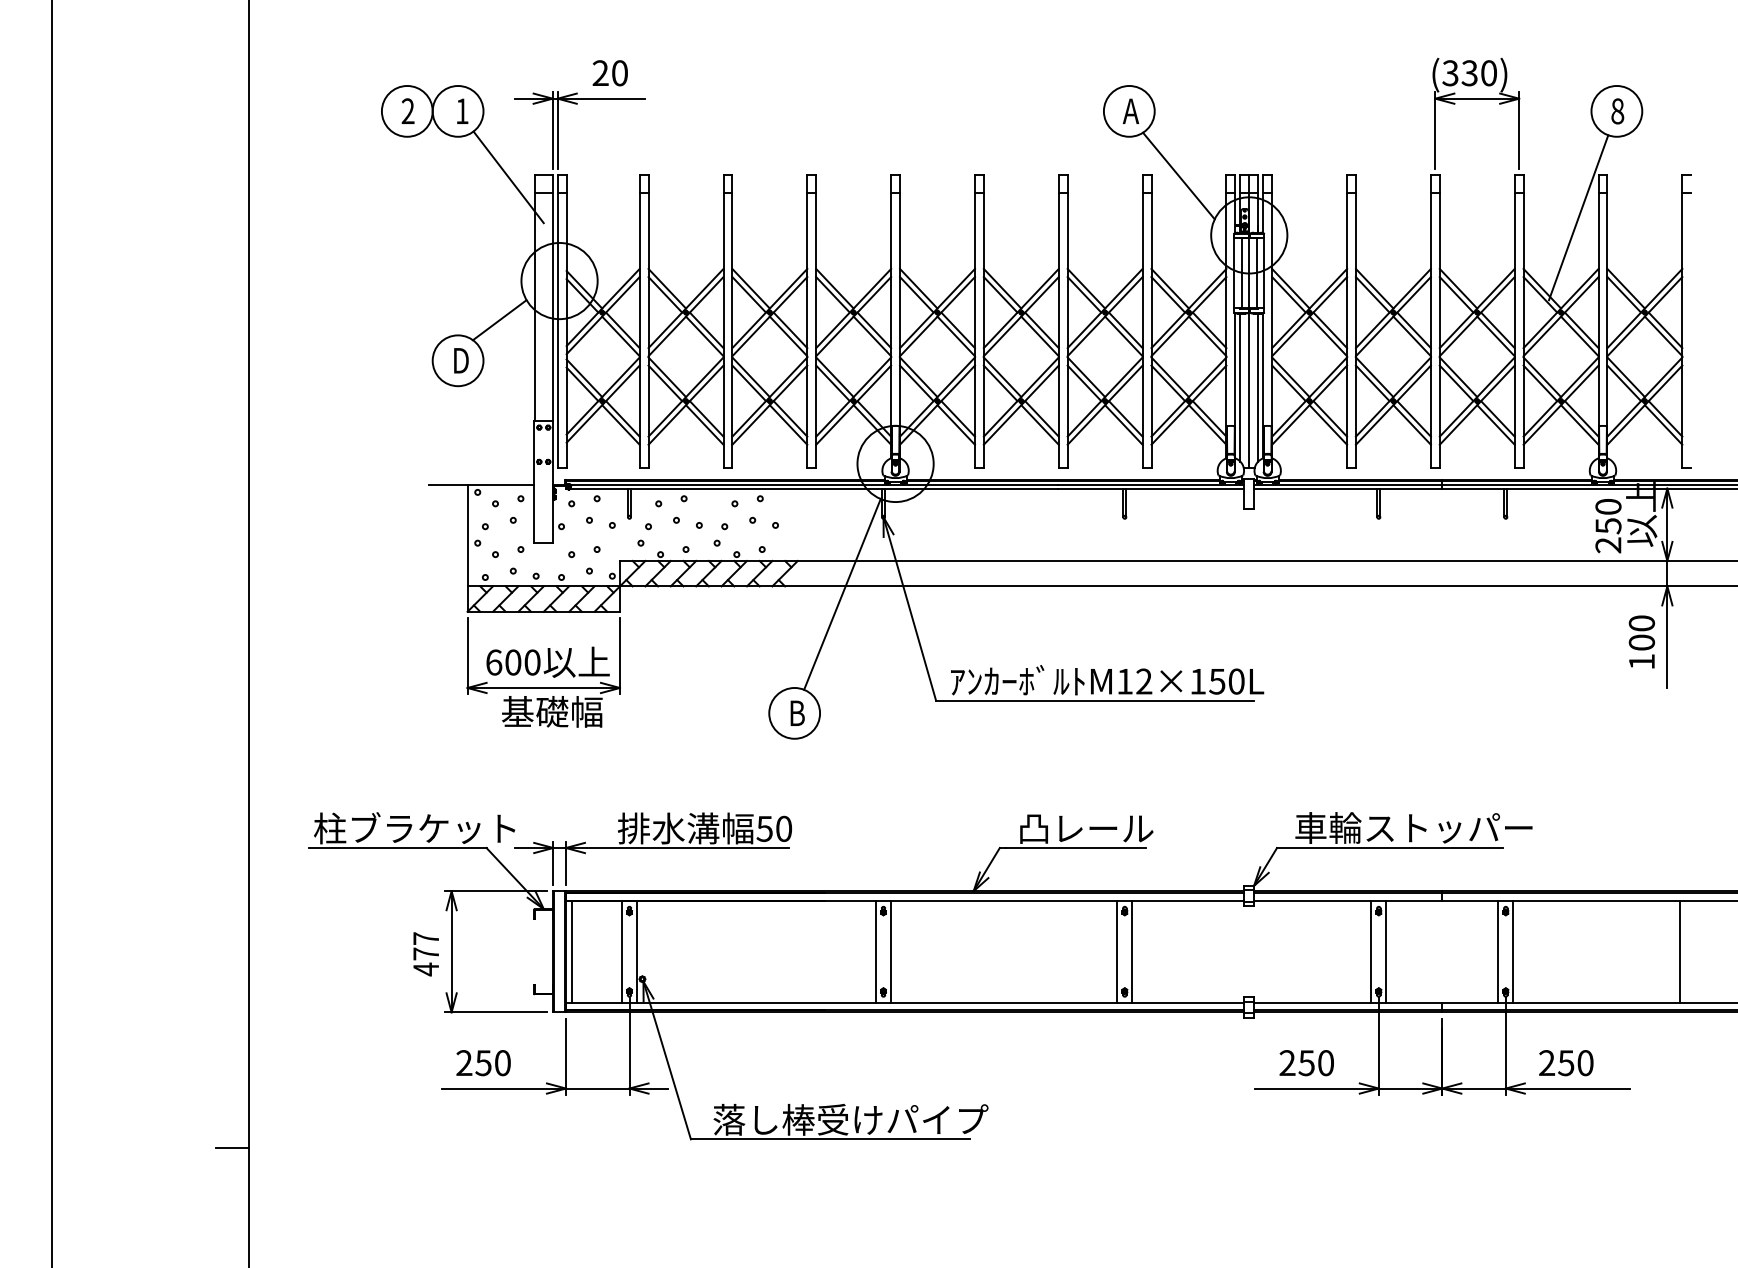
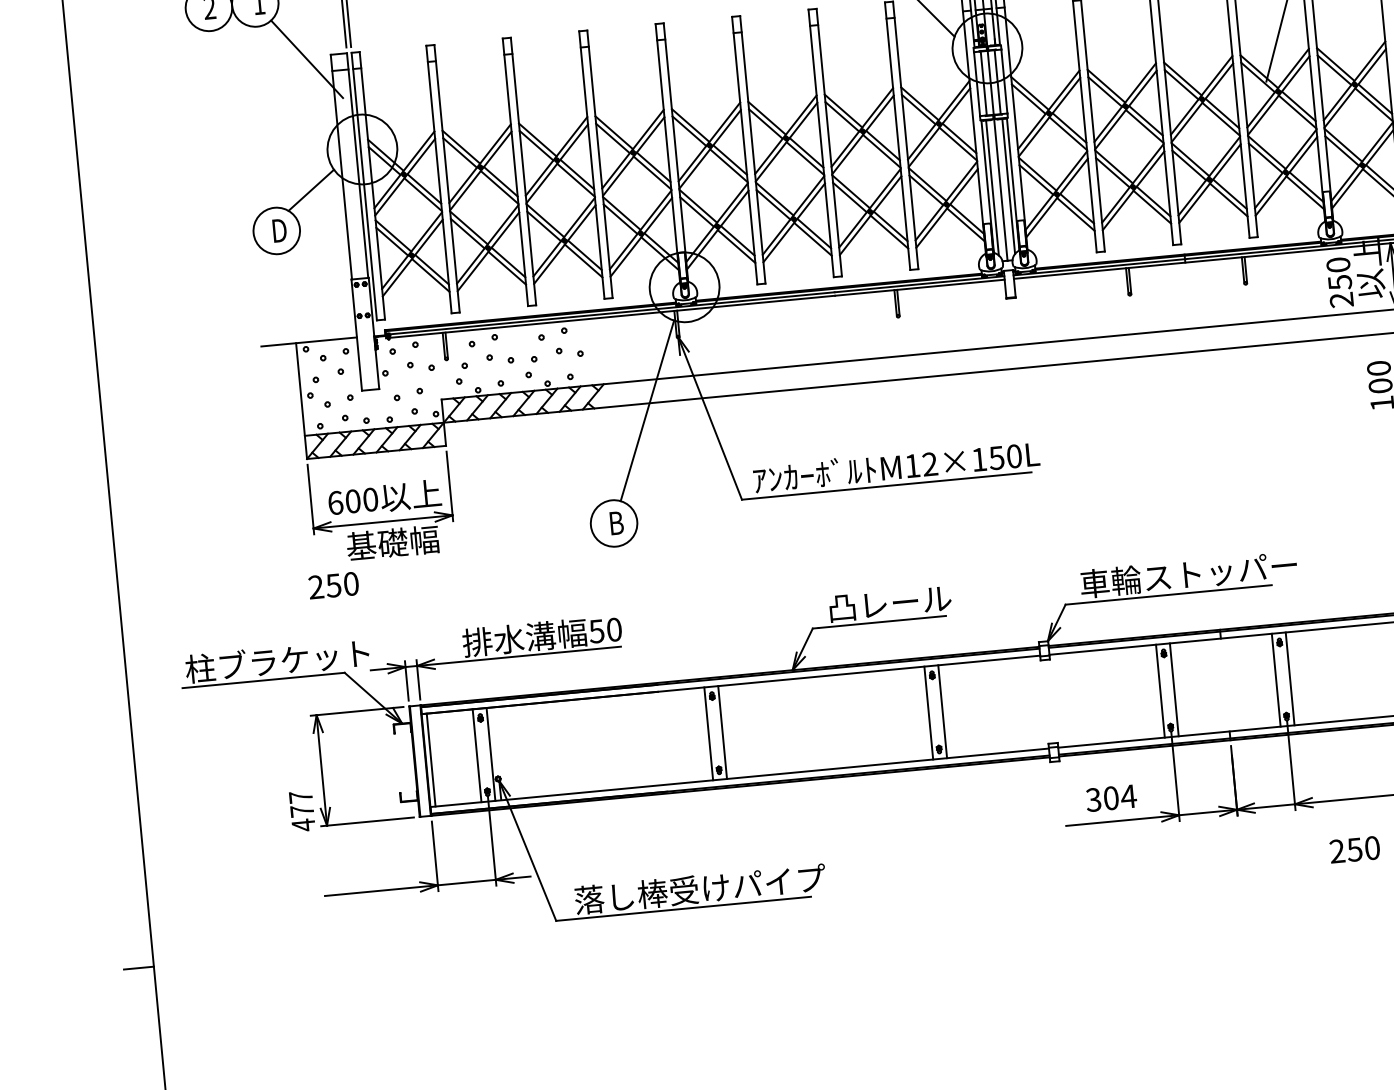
text: (425, 954) -> (301, 811), moved
text: (483, 1063) -> (333, 585), moved
text: (1306, 1063) -> (1111, 798), 250 -> 304
text: (1566, 1063) -> (1355, 850), moved

